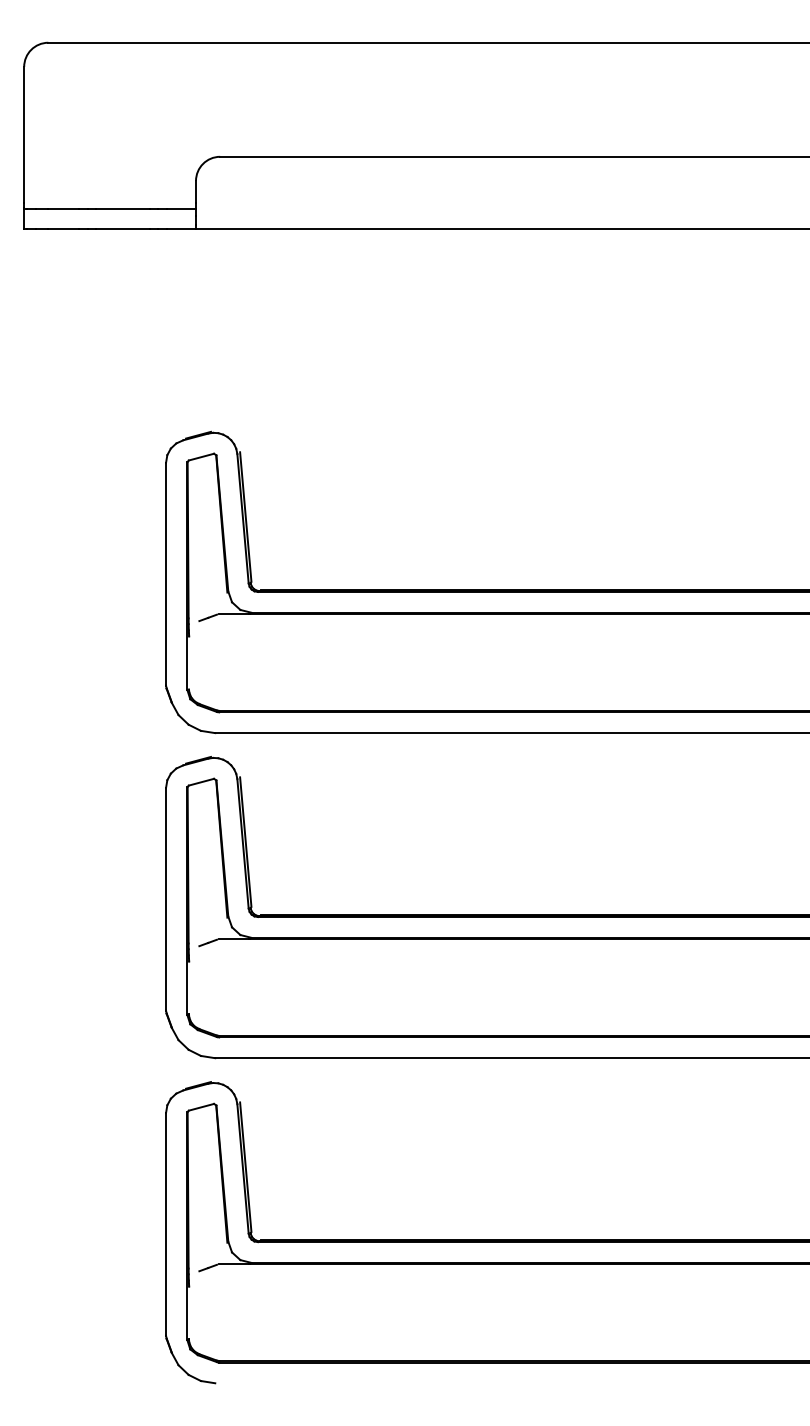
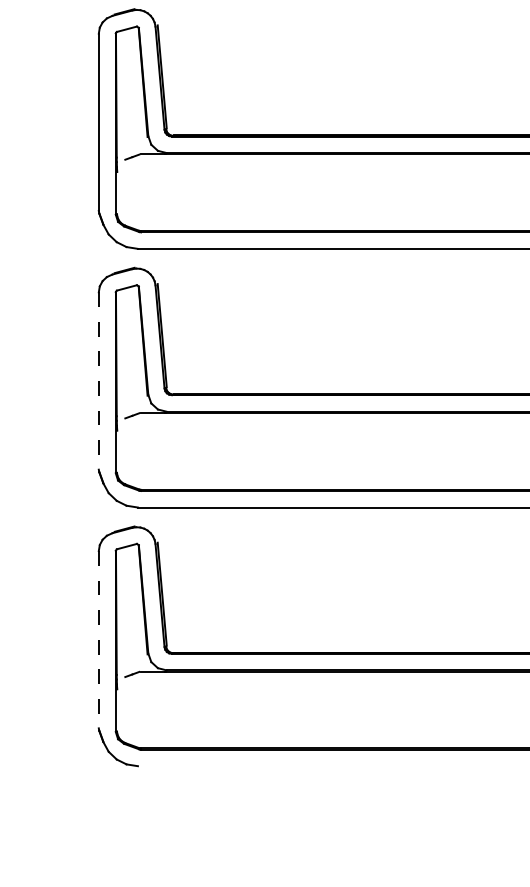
line: (166, 899) -> (99, 381), solid -> dashed
line: (166, 1224) -> (99, 639), solid -> dashed

